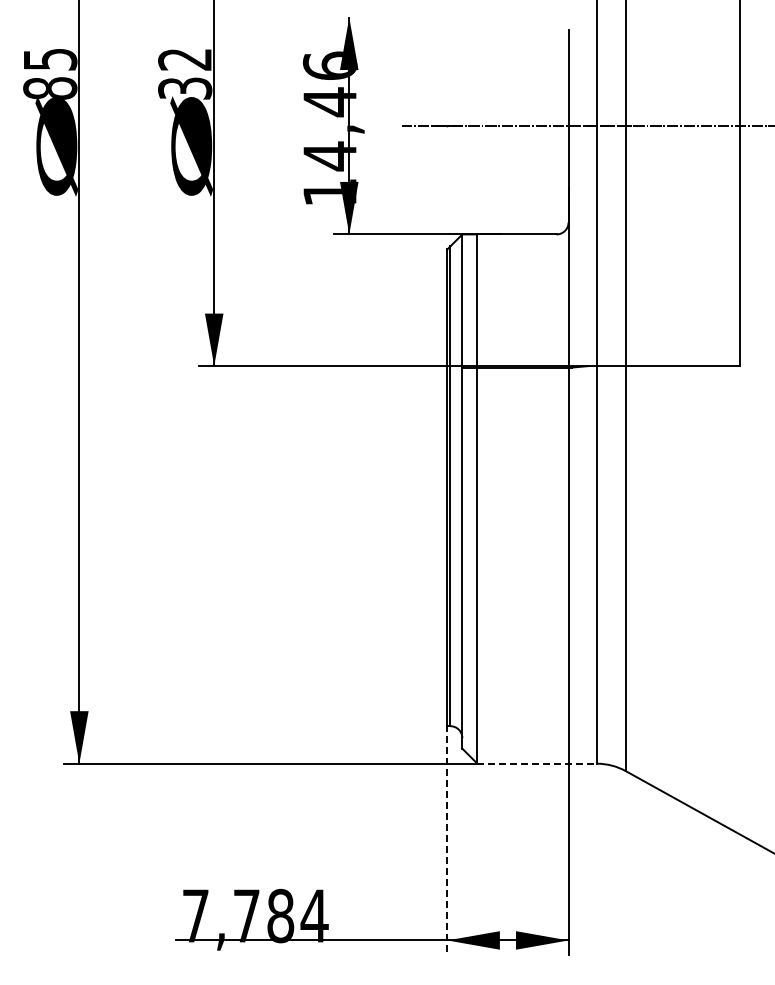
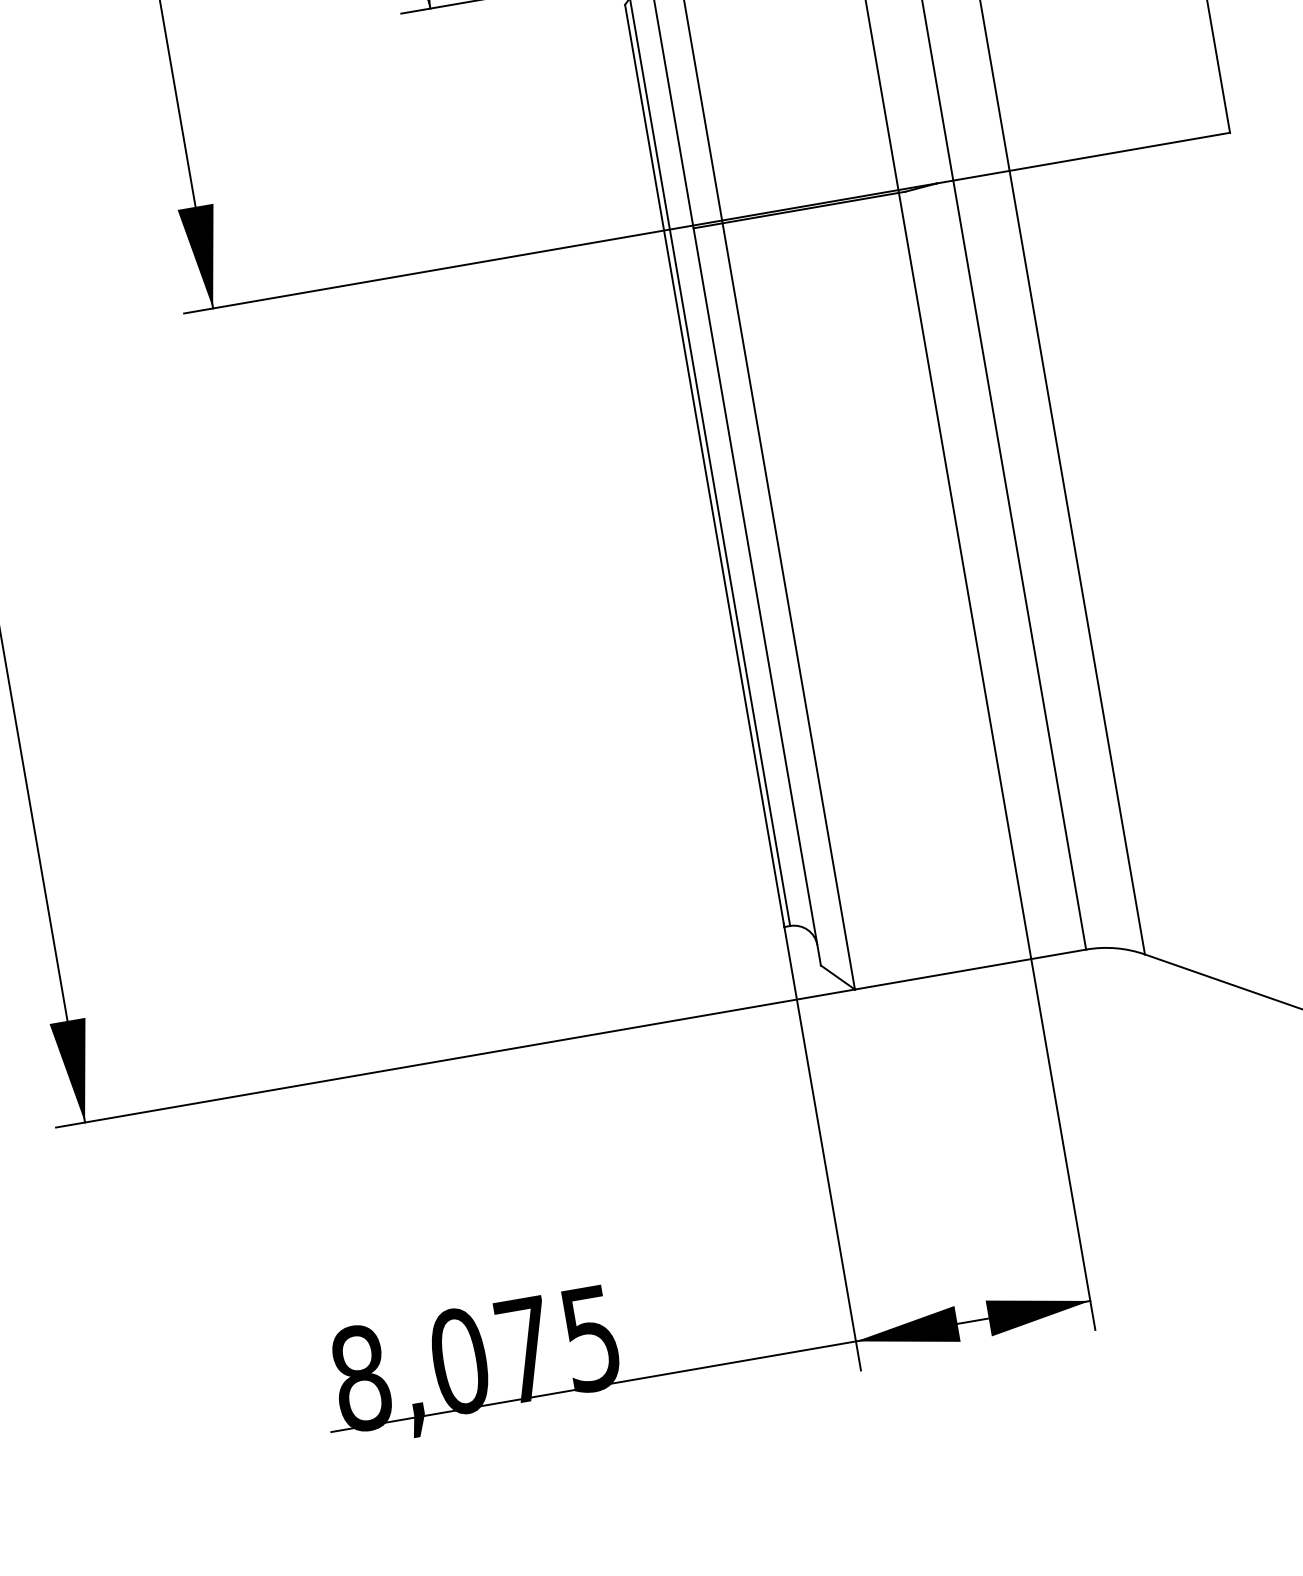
line: (537, 763) -> (971, 969), dashed -> solid
line: (447, 840) -> (822, 1148), dashed -> solid
text: (255, 915) -> (476, 1357), 7,784 -> 8,075

